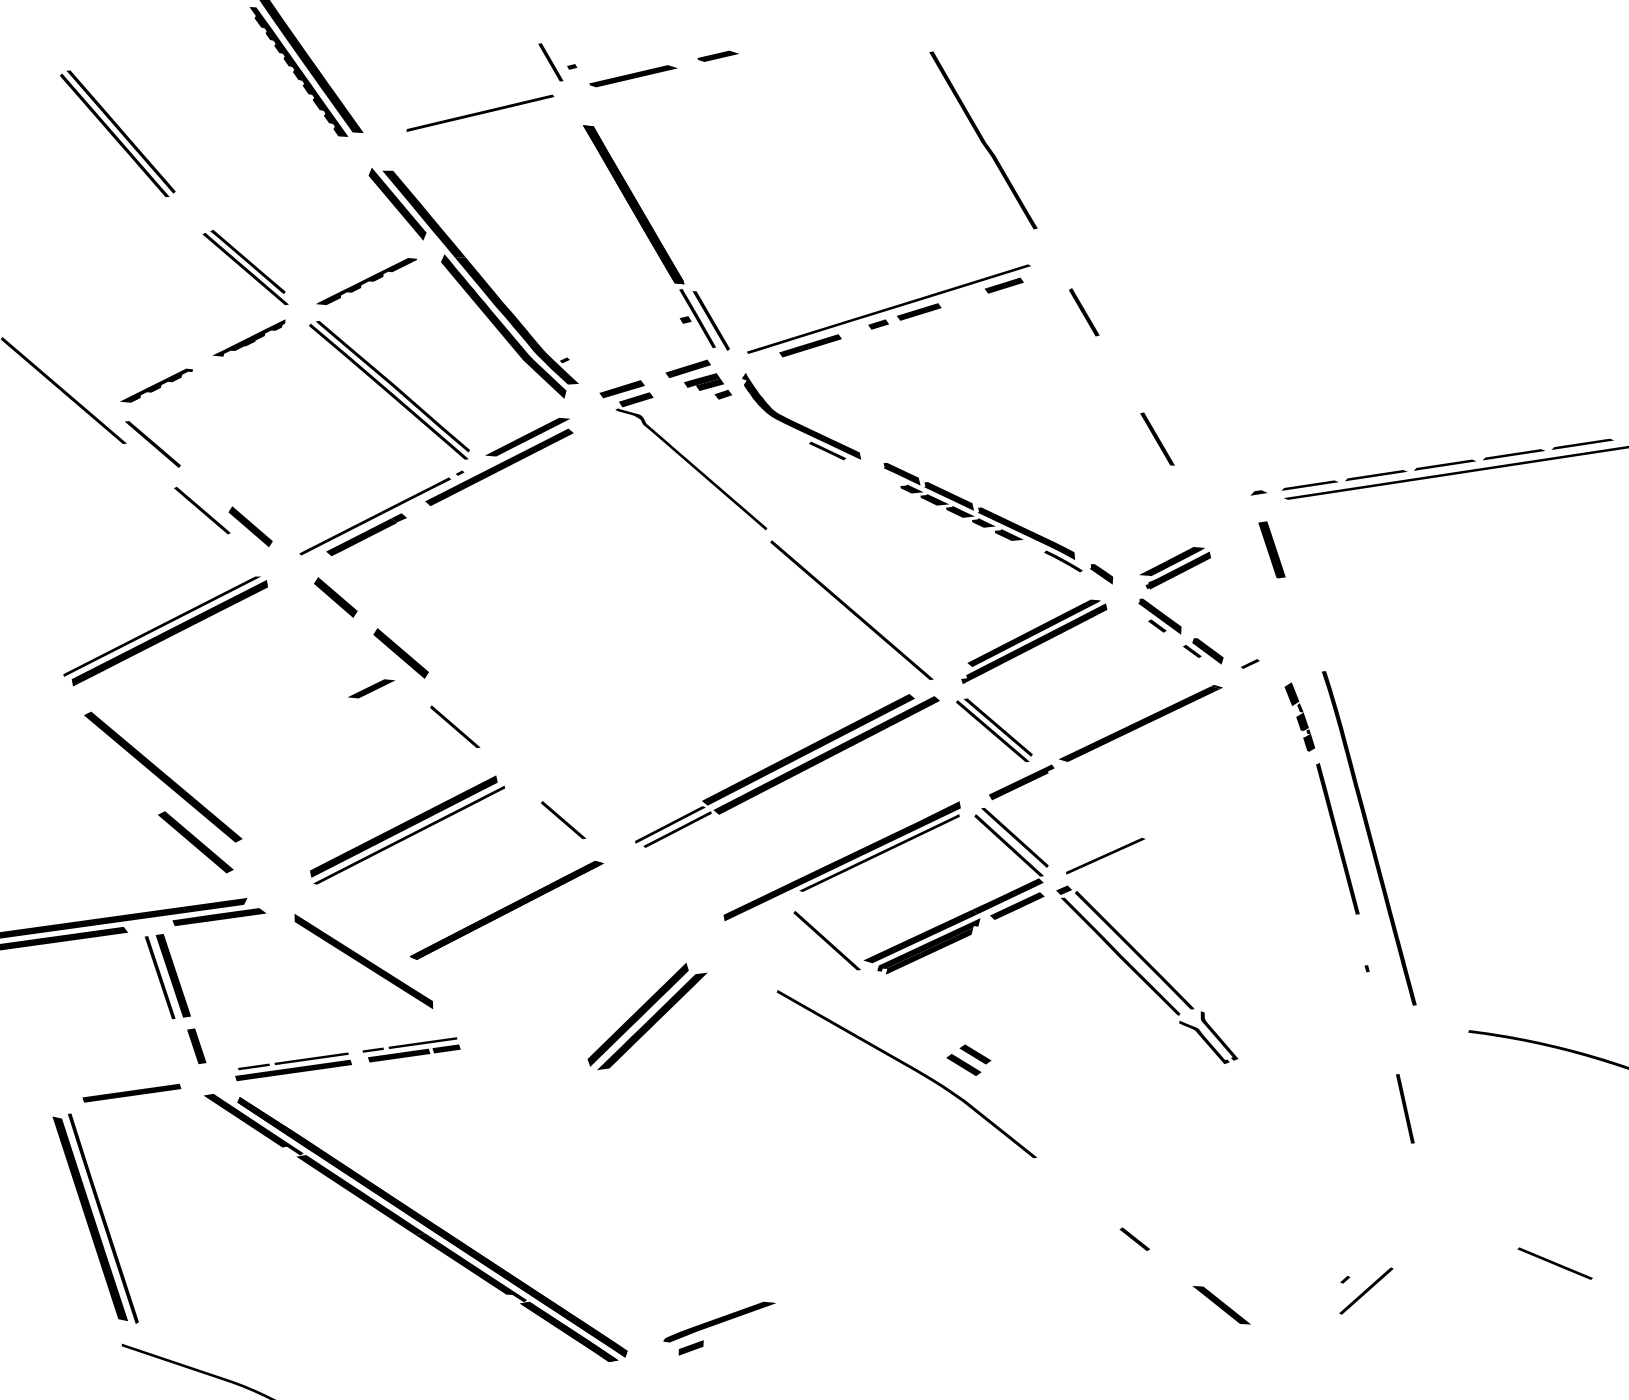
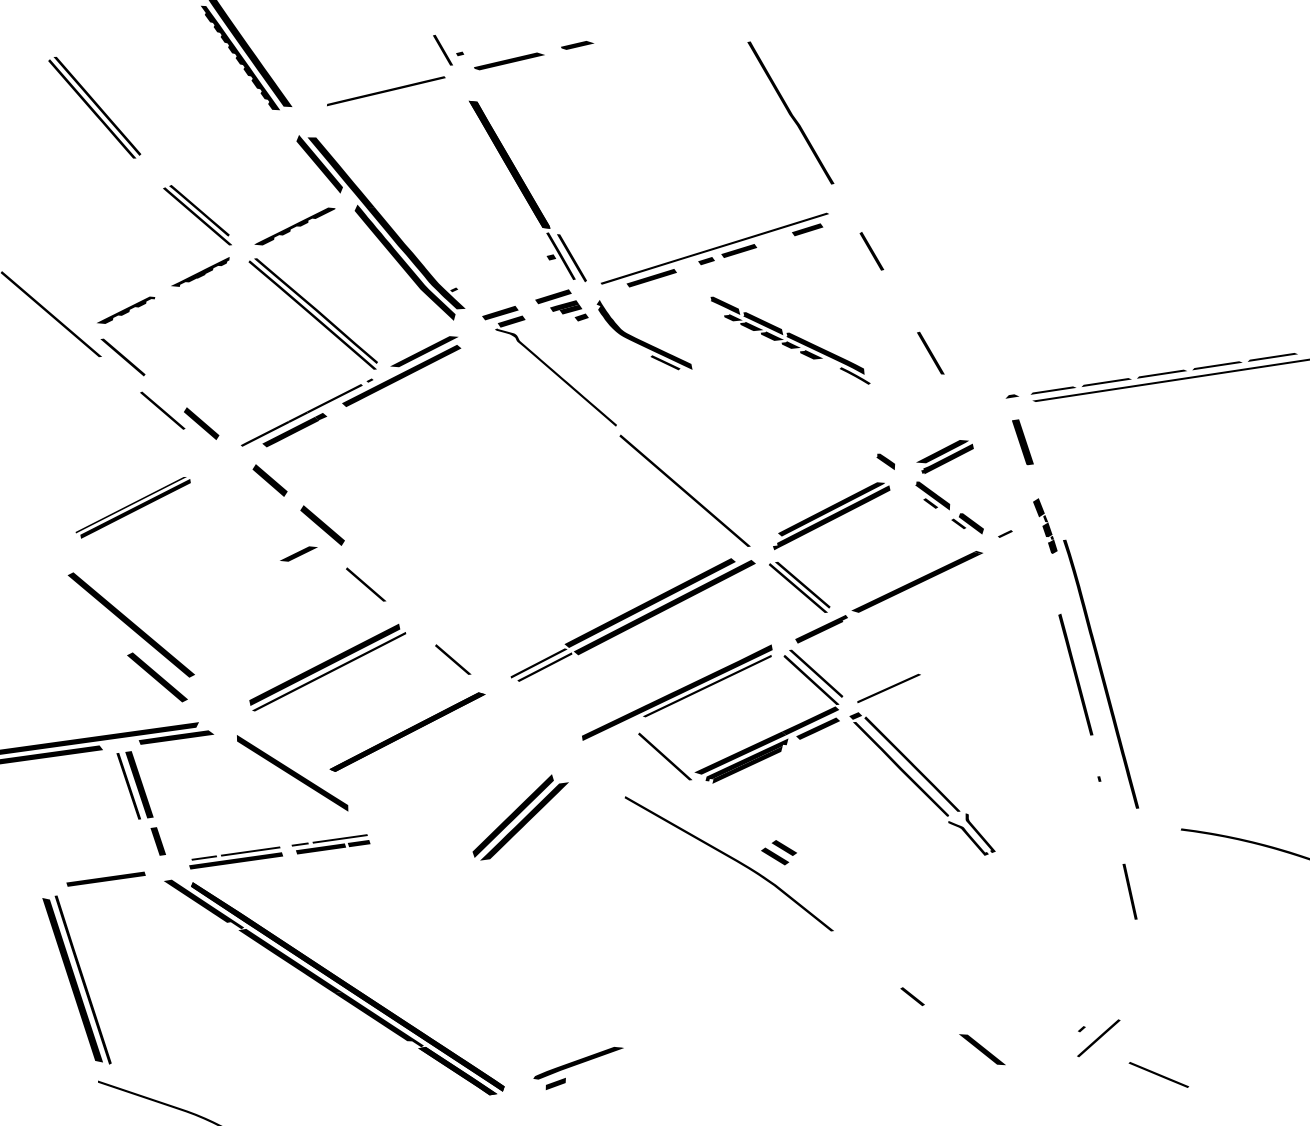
part: (982, 517) -> (790, 340), moved
part: (165, 631) -> (133, 507), size x0.7
part: (1299, 716) -> (1044, 525), moved
line: (1554, 1263) -> (1158, 1074), moved

